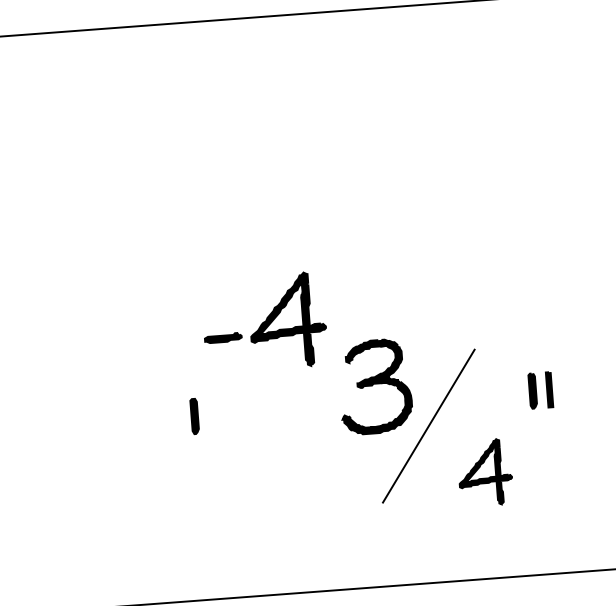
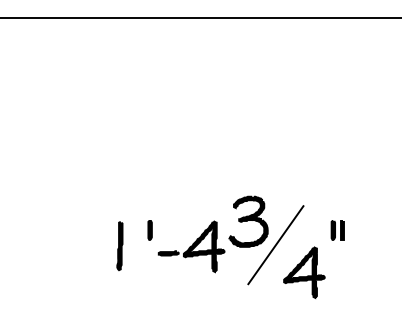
part: (264, 322) -> (191, 246), moved
part: (140, 450) -> (119, 246), added
part: (485, 472) -> (304, 272), size x1.43

